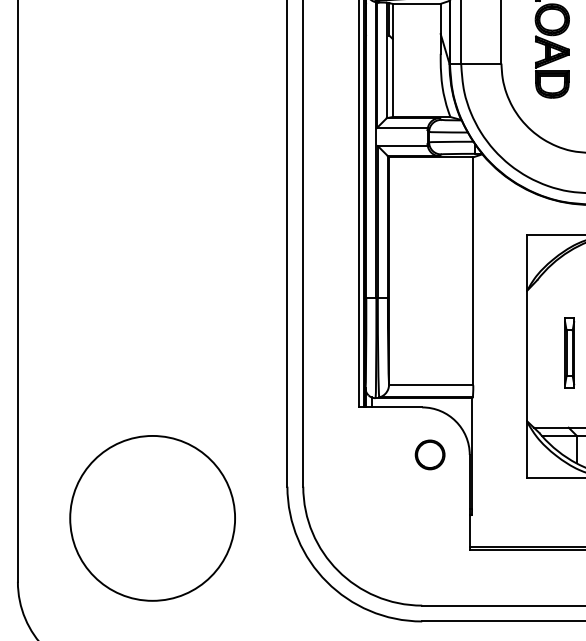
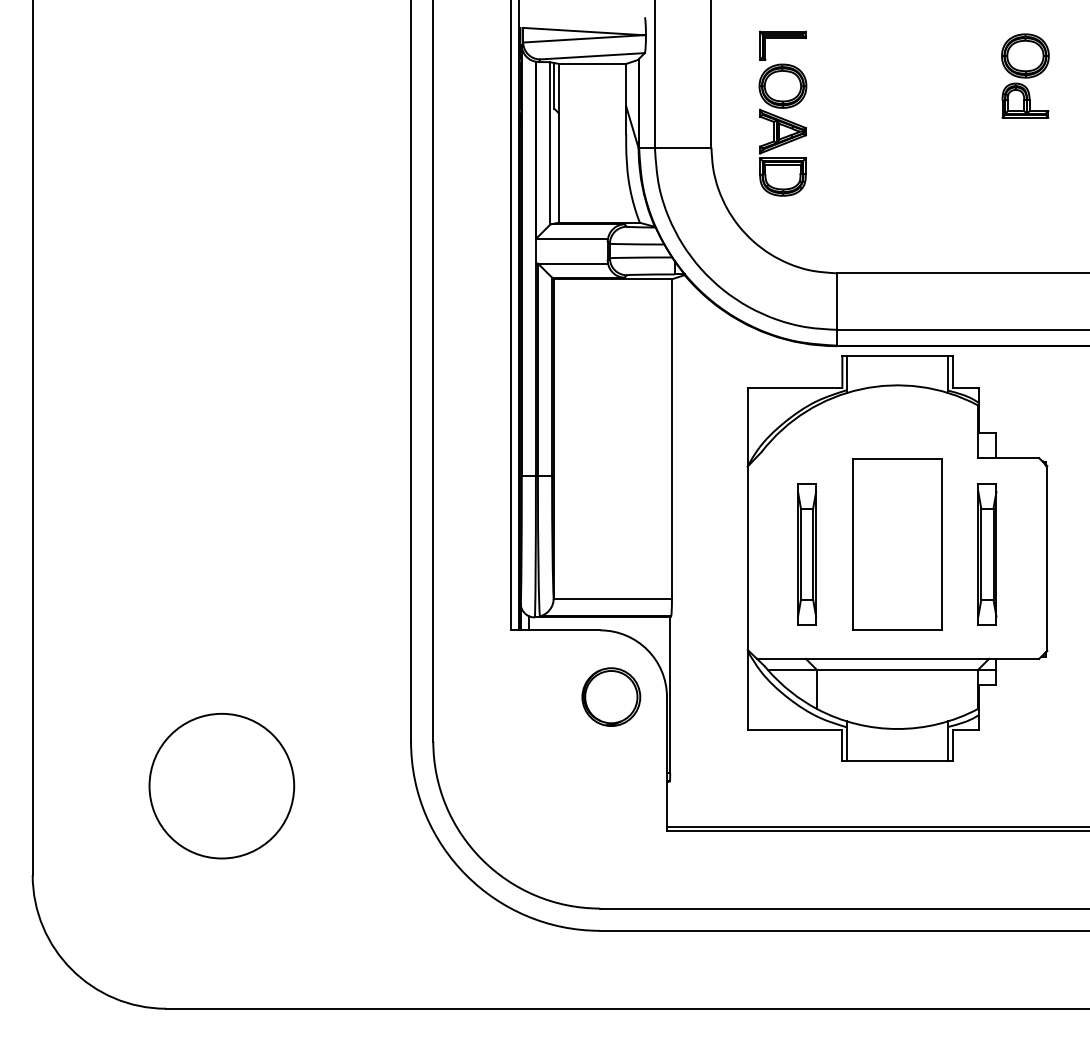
part: (569, 353) -> (807, 554), size x1.43
part: (430, 454) -> (611, 696), size x1.43
circle: (152, 517) -> (221, 785), size x0.62

